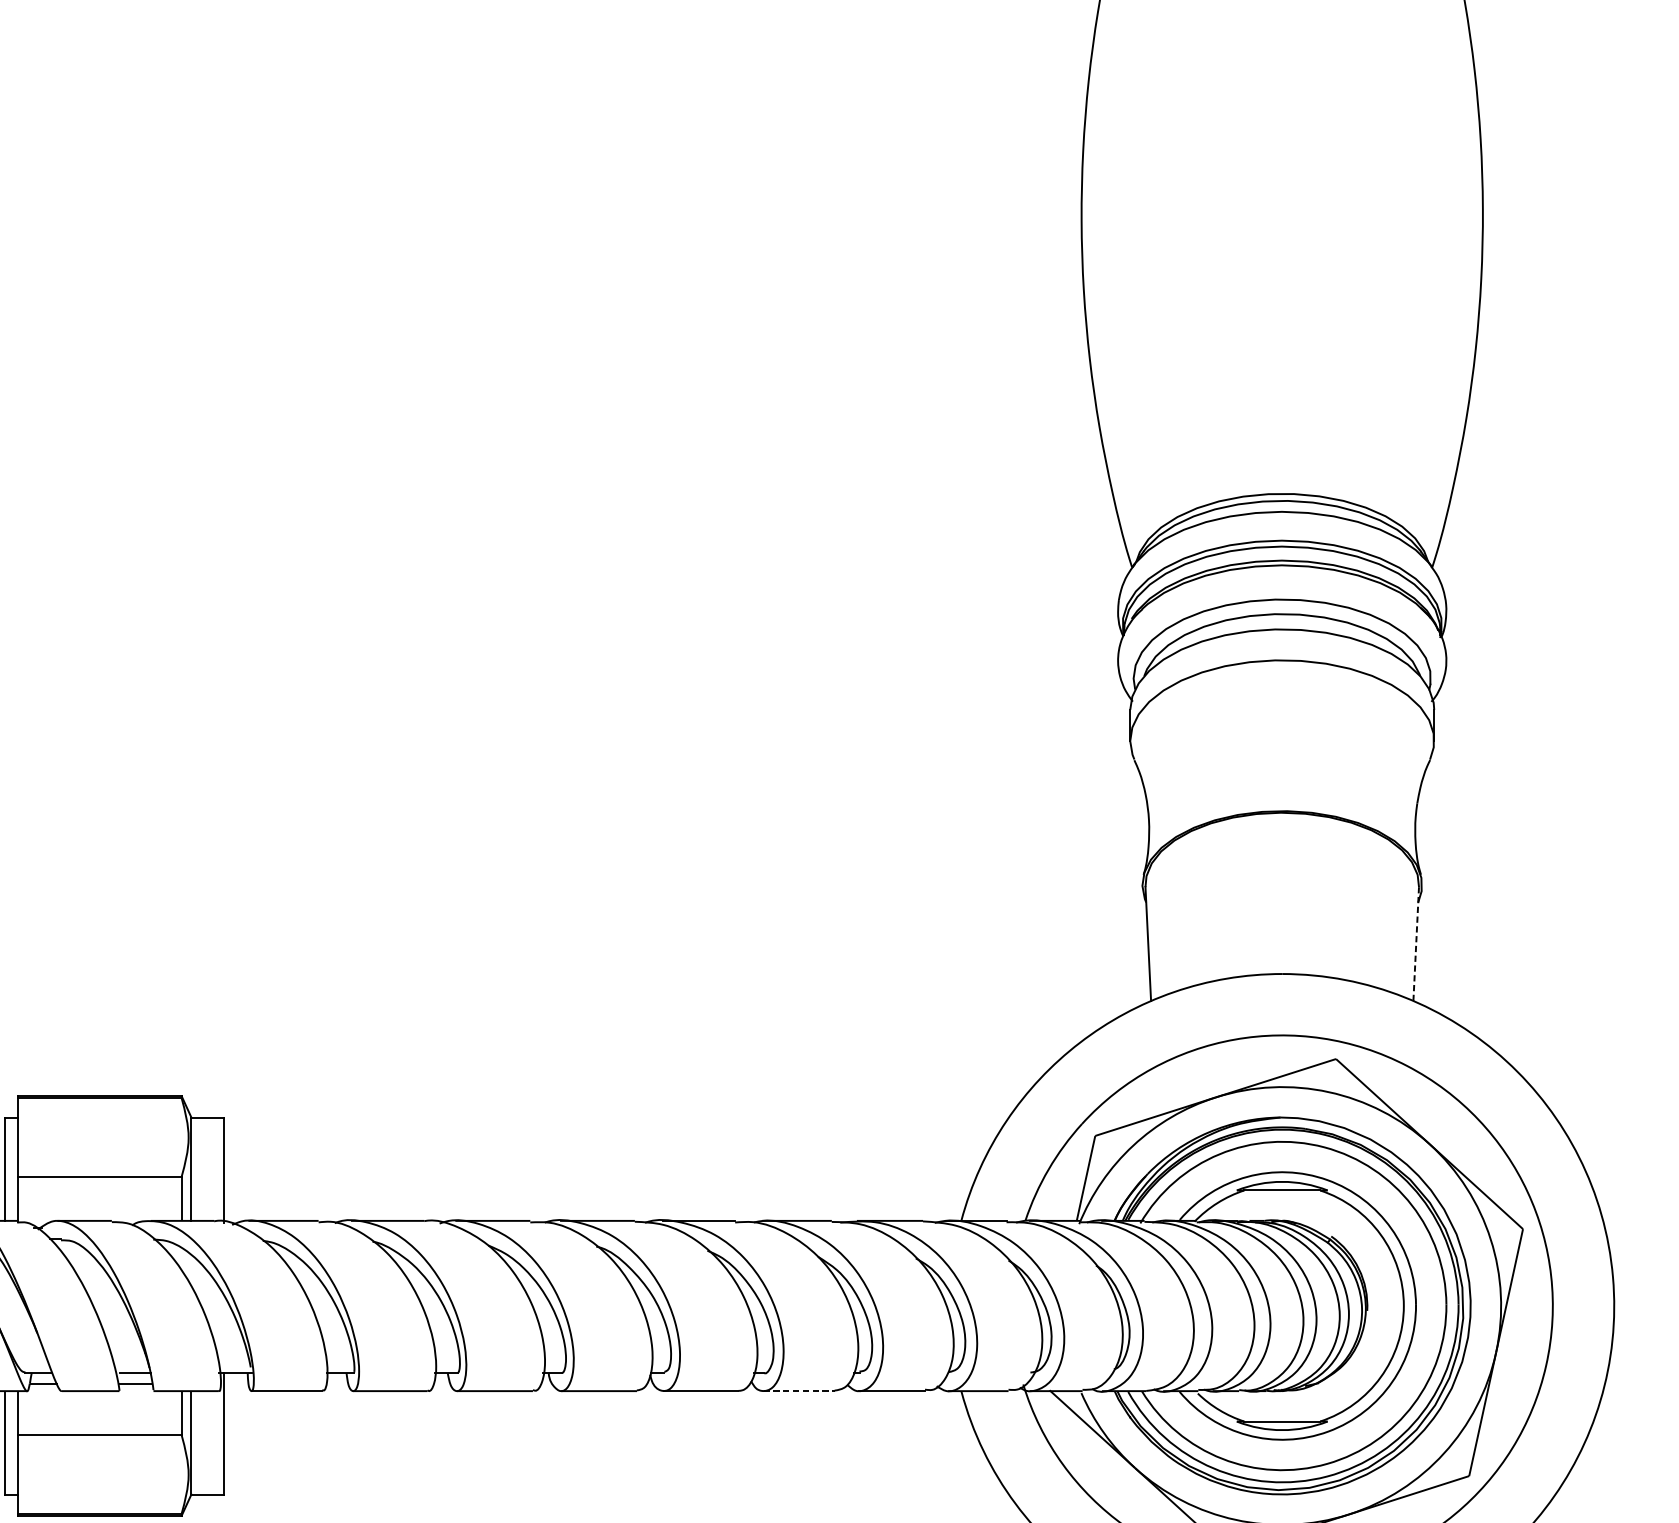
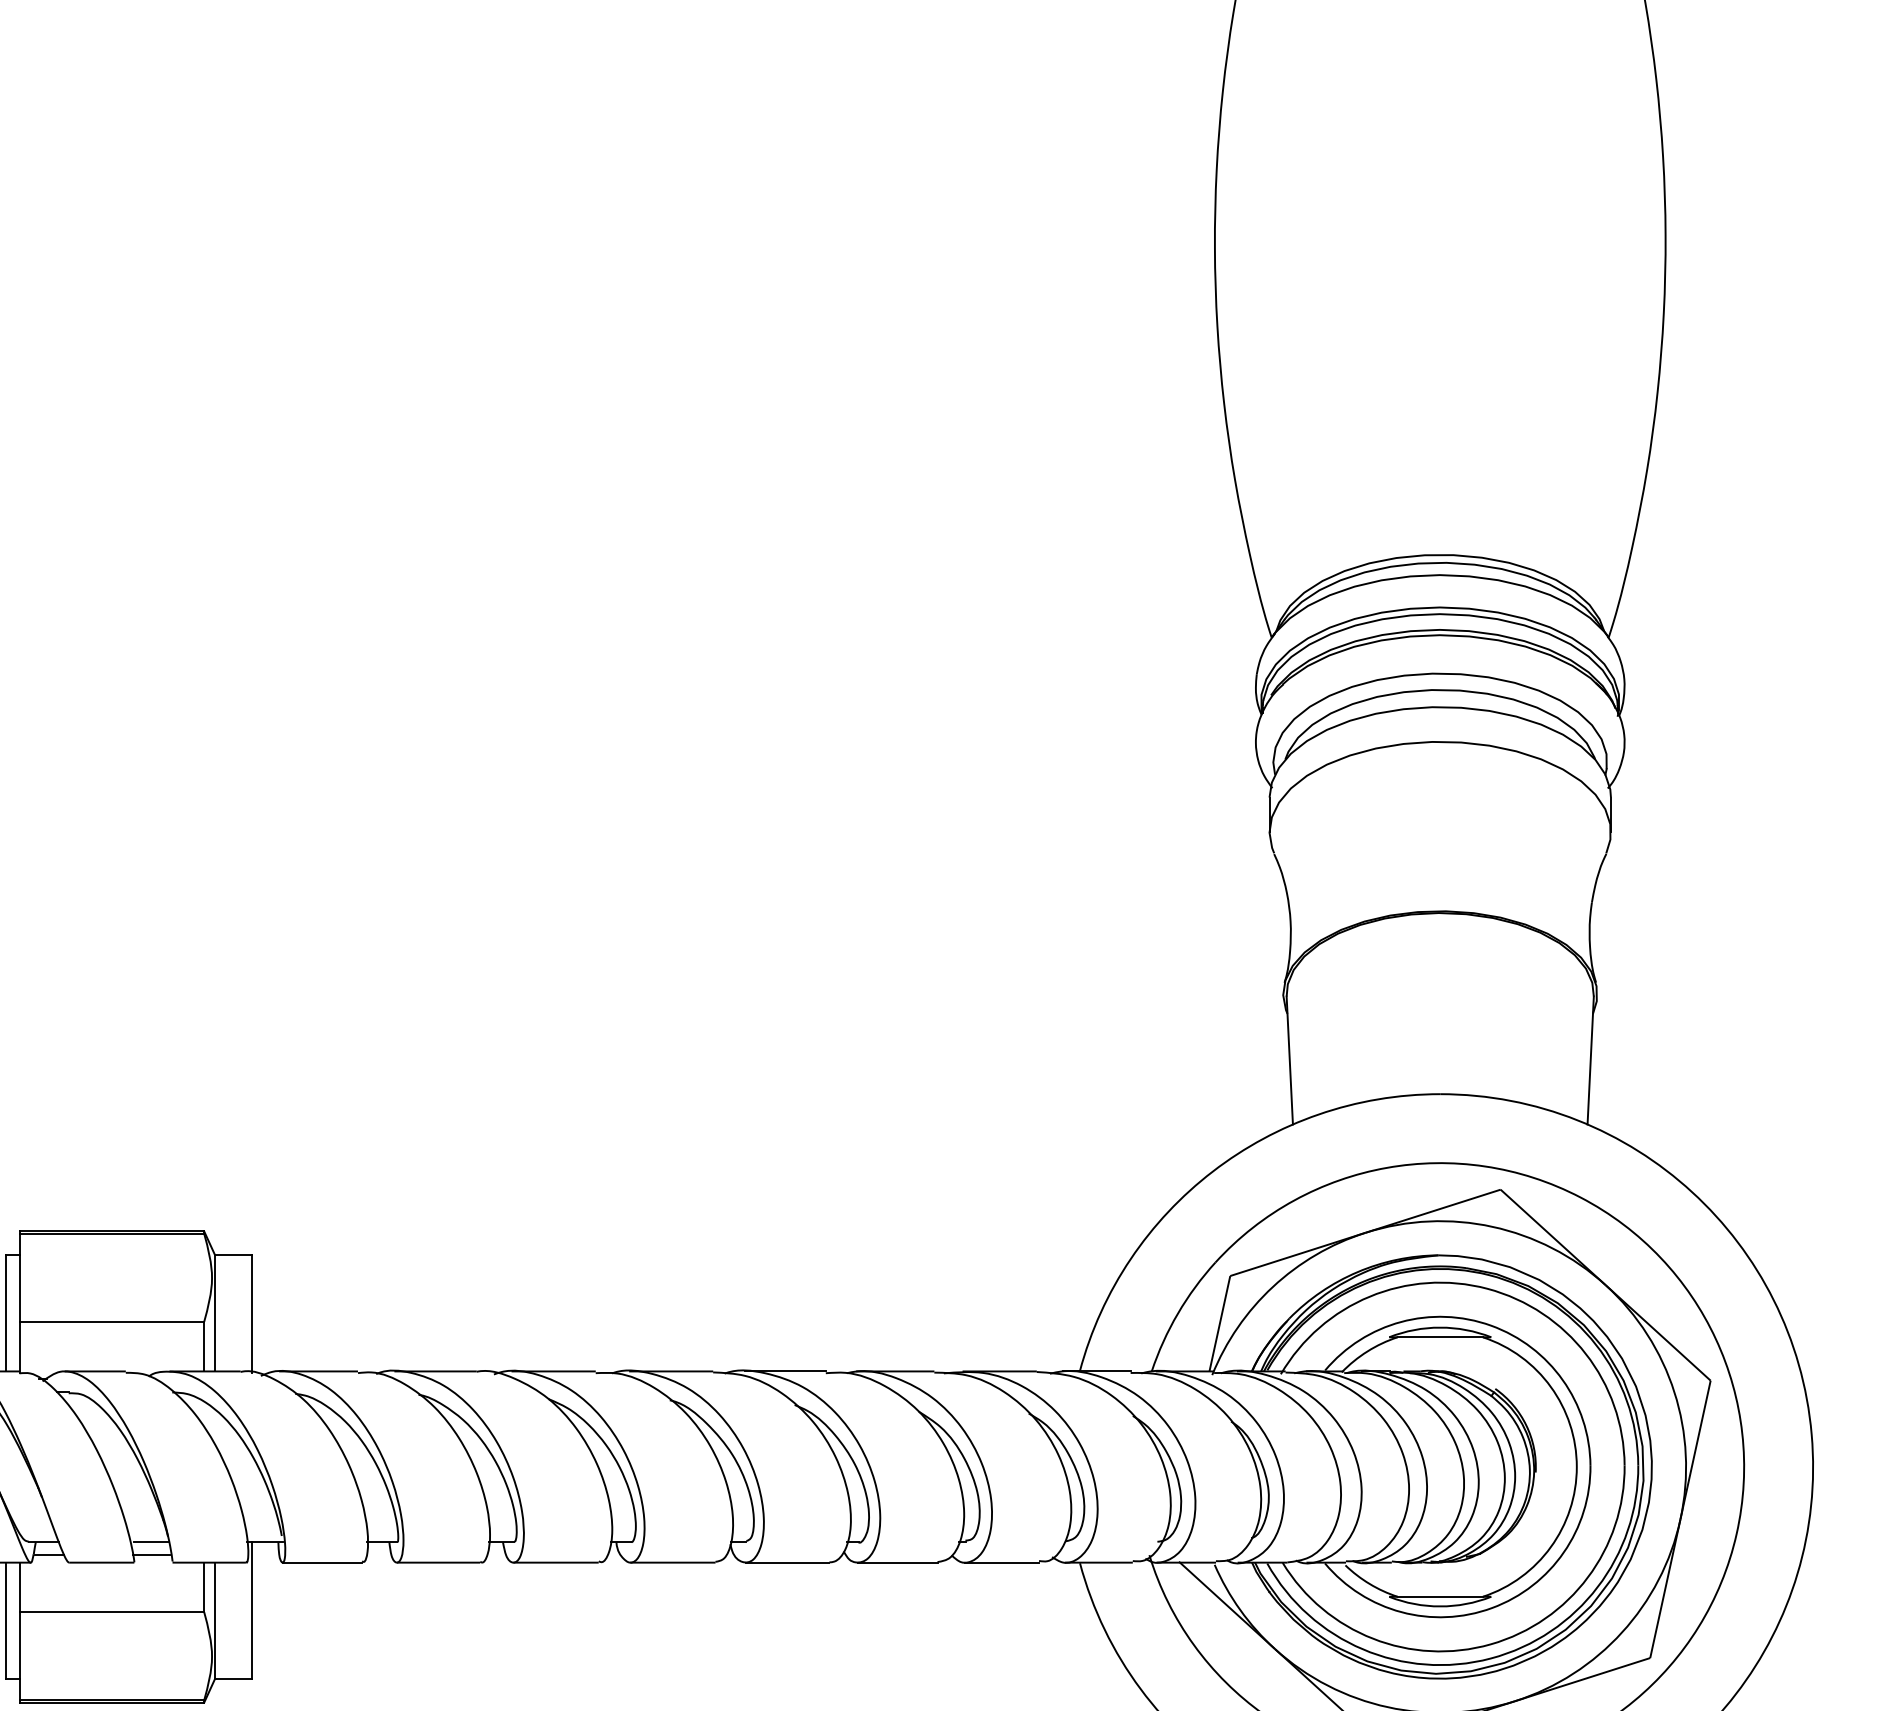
line: (1416, 944) -> (1590, 1060), dashed -> solid
line: (798, 1391) -> (897, 1562), dashed -> solid

